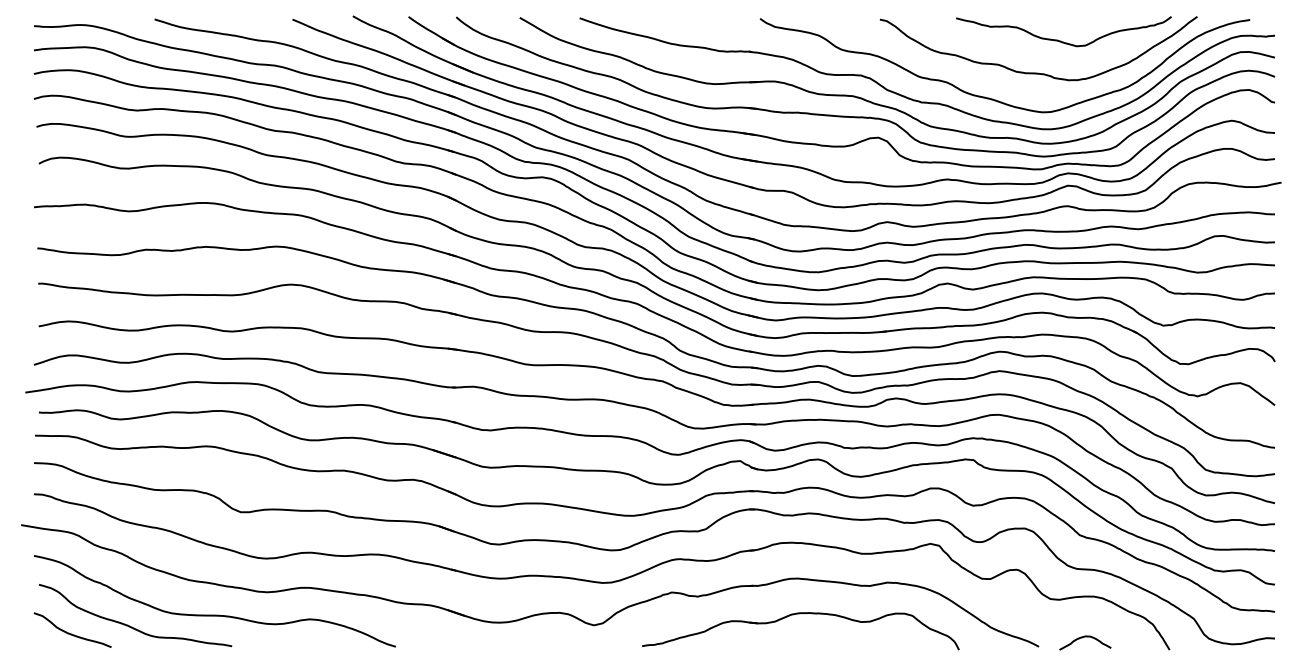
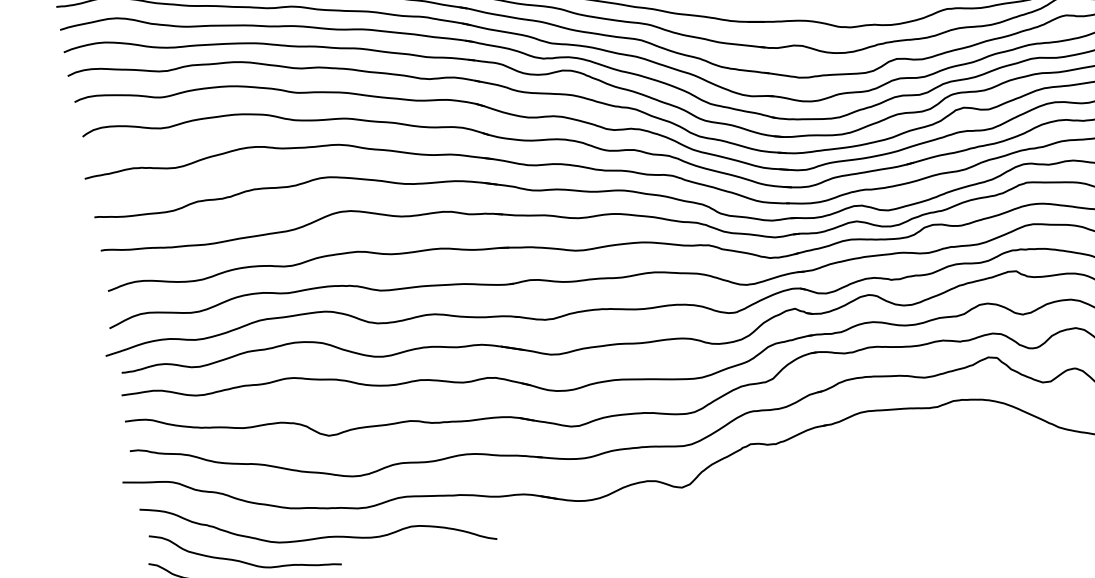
part: (800, 614) -> (876, 444), removed

